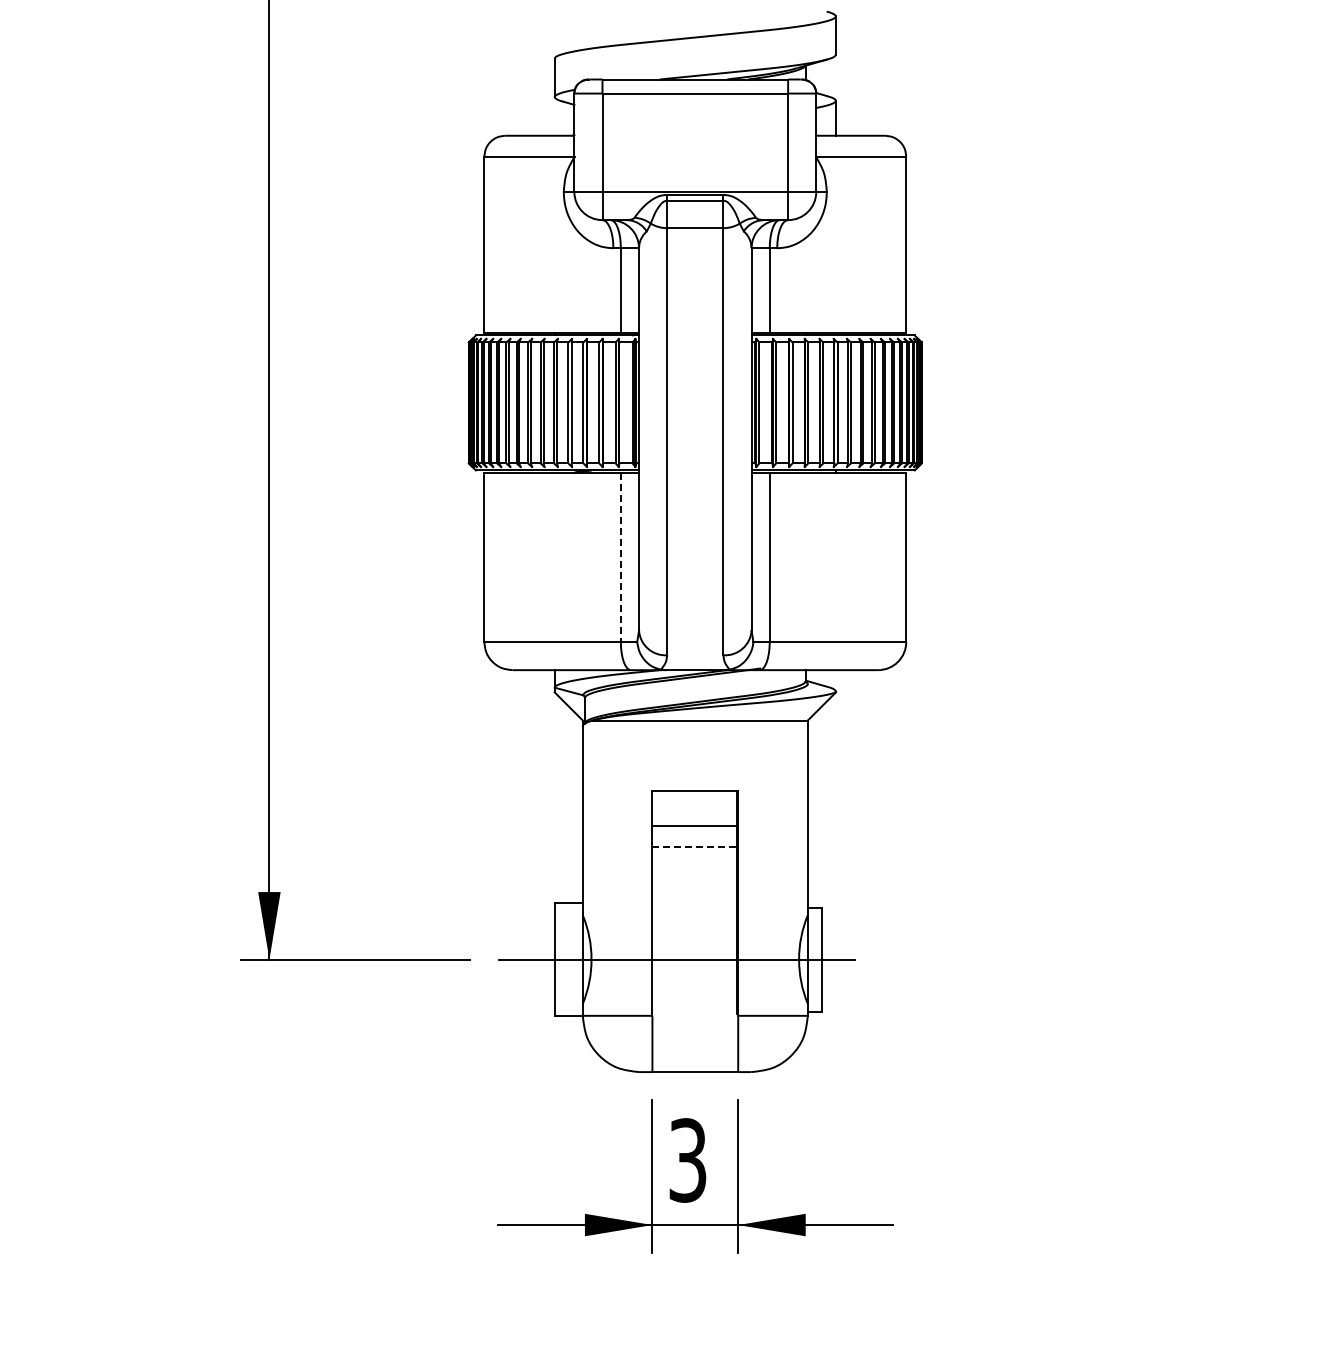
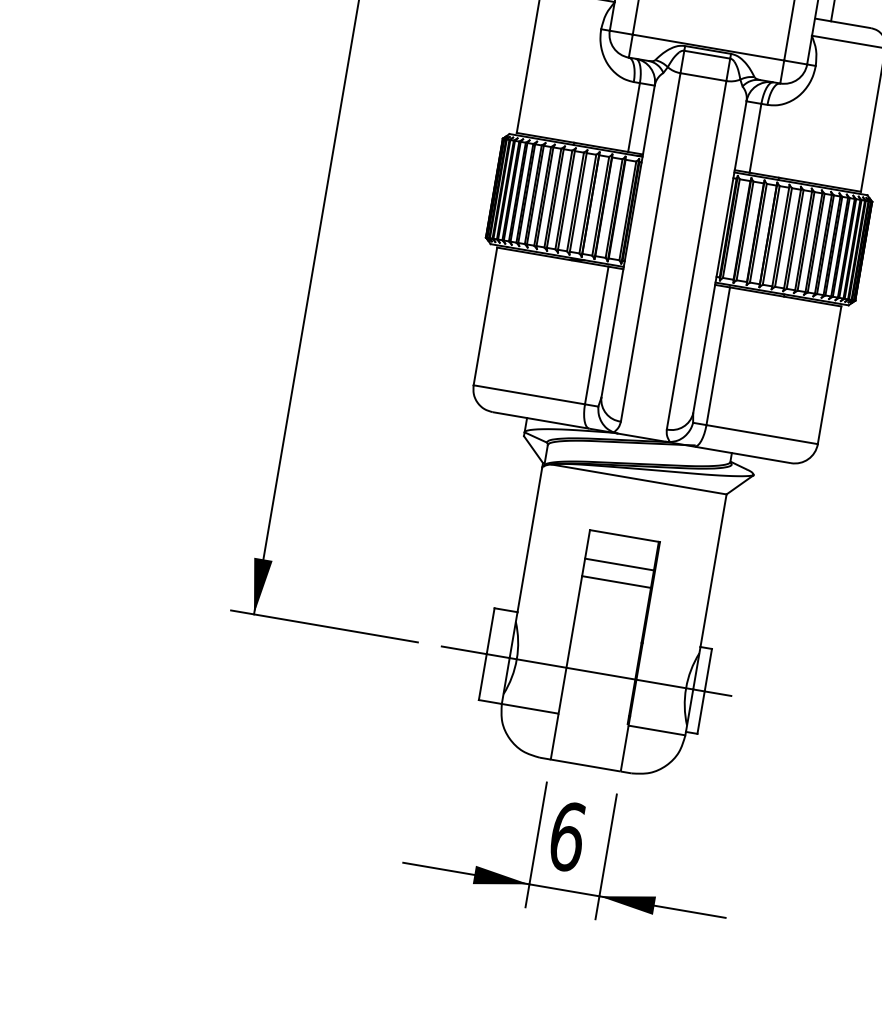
line: (620, 558) -> (596, 336), dashed -> solid
line: (695, 847) -> (617, 582), dashed -> solid
text: (688, 1160) -> (567, 836), 3 -> 6

